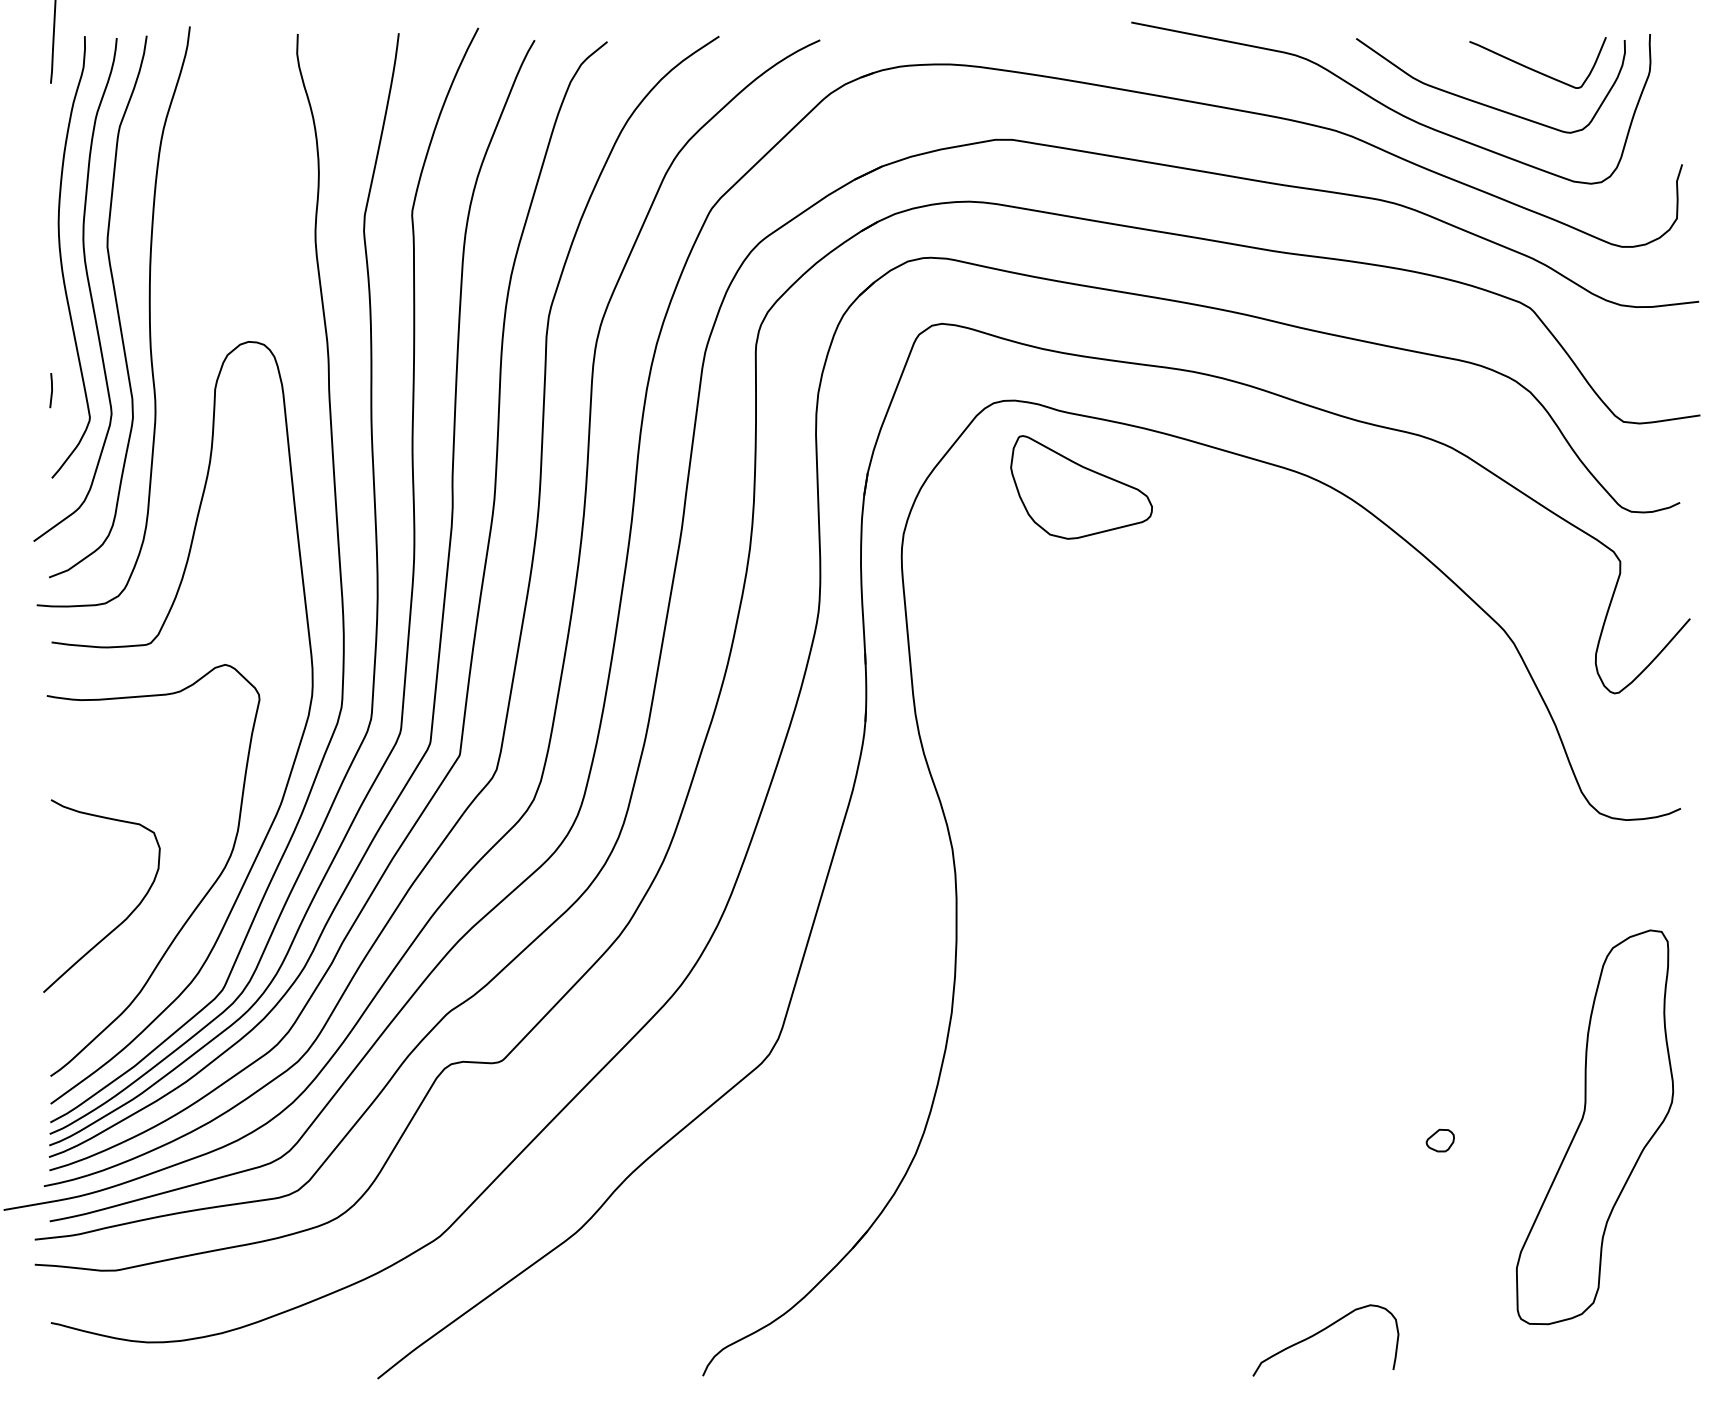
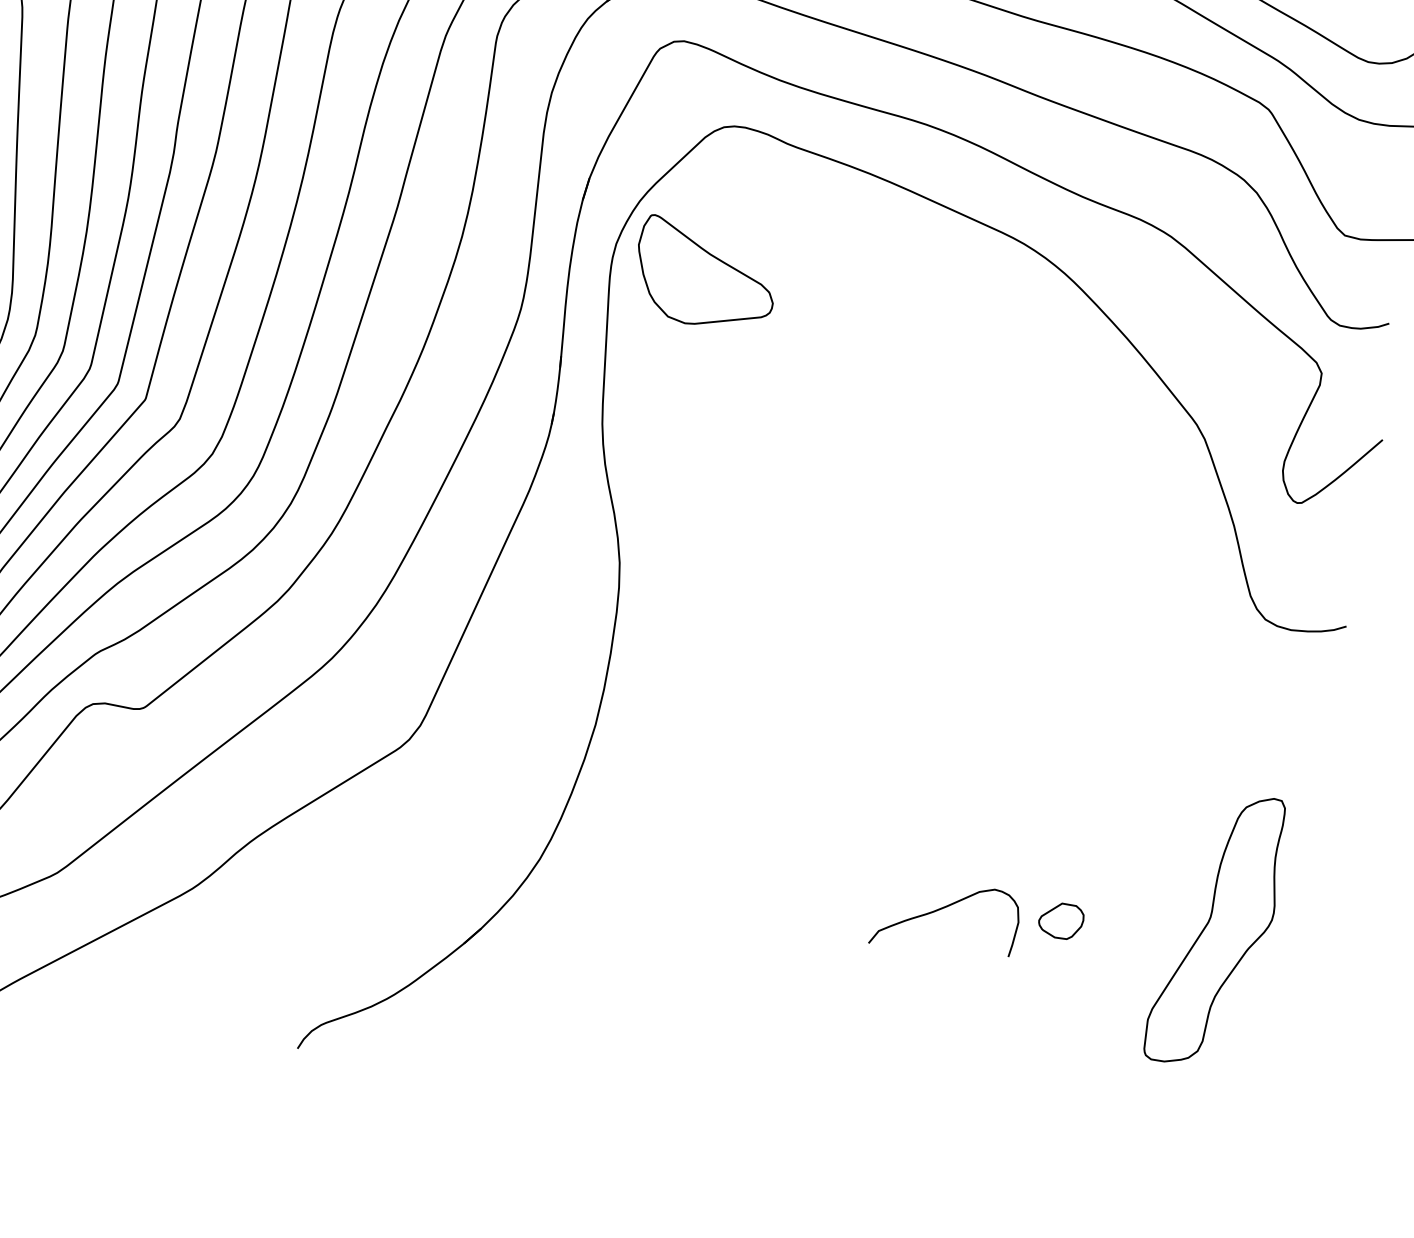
part: (1081, 487) -> (705, 274), moved
part: (1595, 1127) -> (1216, 929), size x0.7
part: (1439, 1140) -> (1060, 920), size x1.6
curve: (1319, 1333) -> (940, 910), moved

